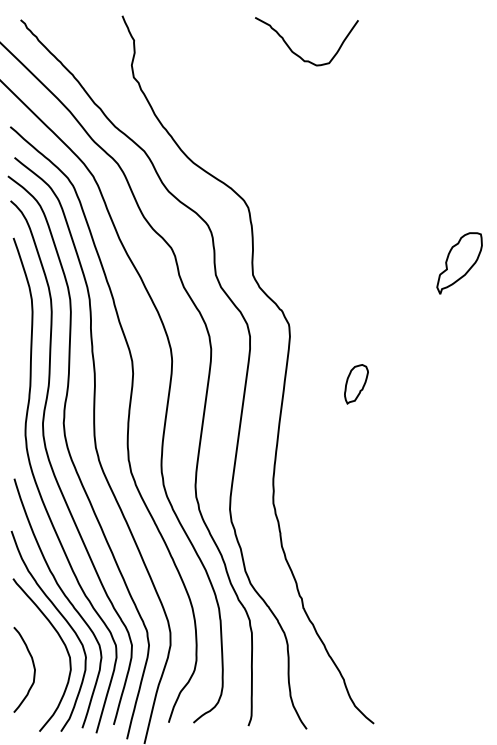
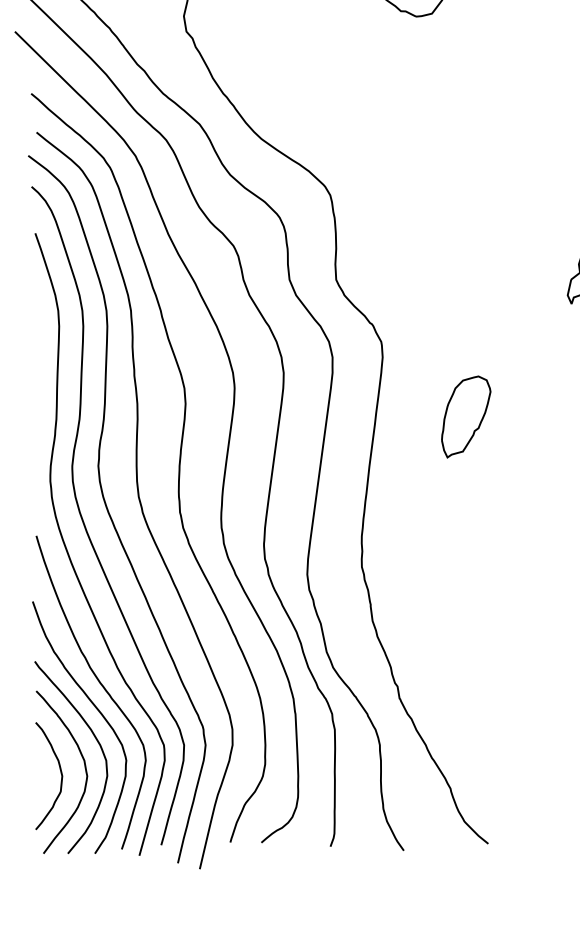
part: (356, 384) -> (466, 417), size x1.67
curve: (52, 664) -> (84, 769), added

